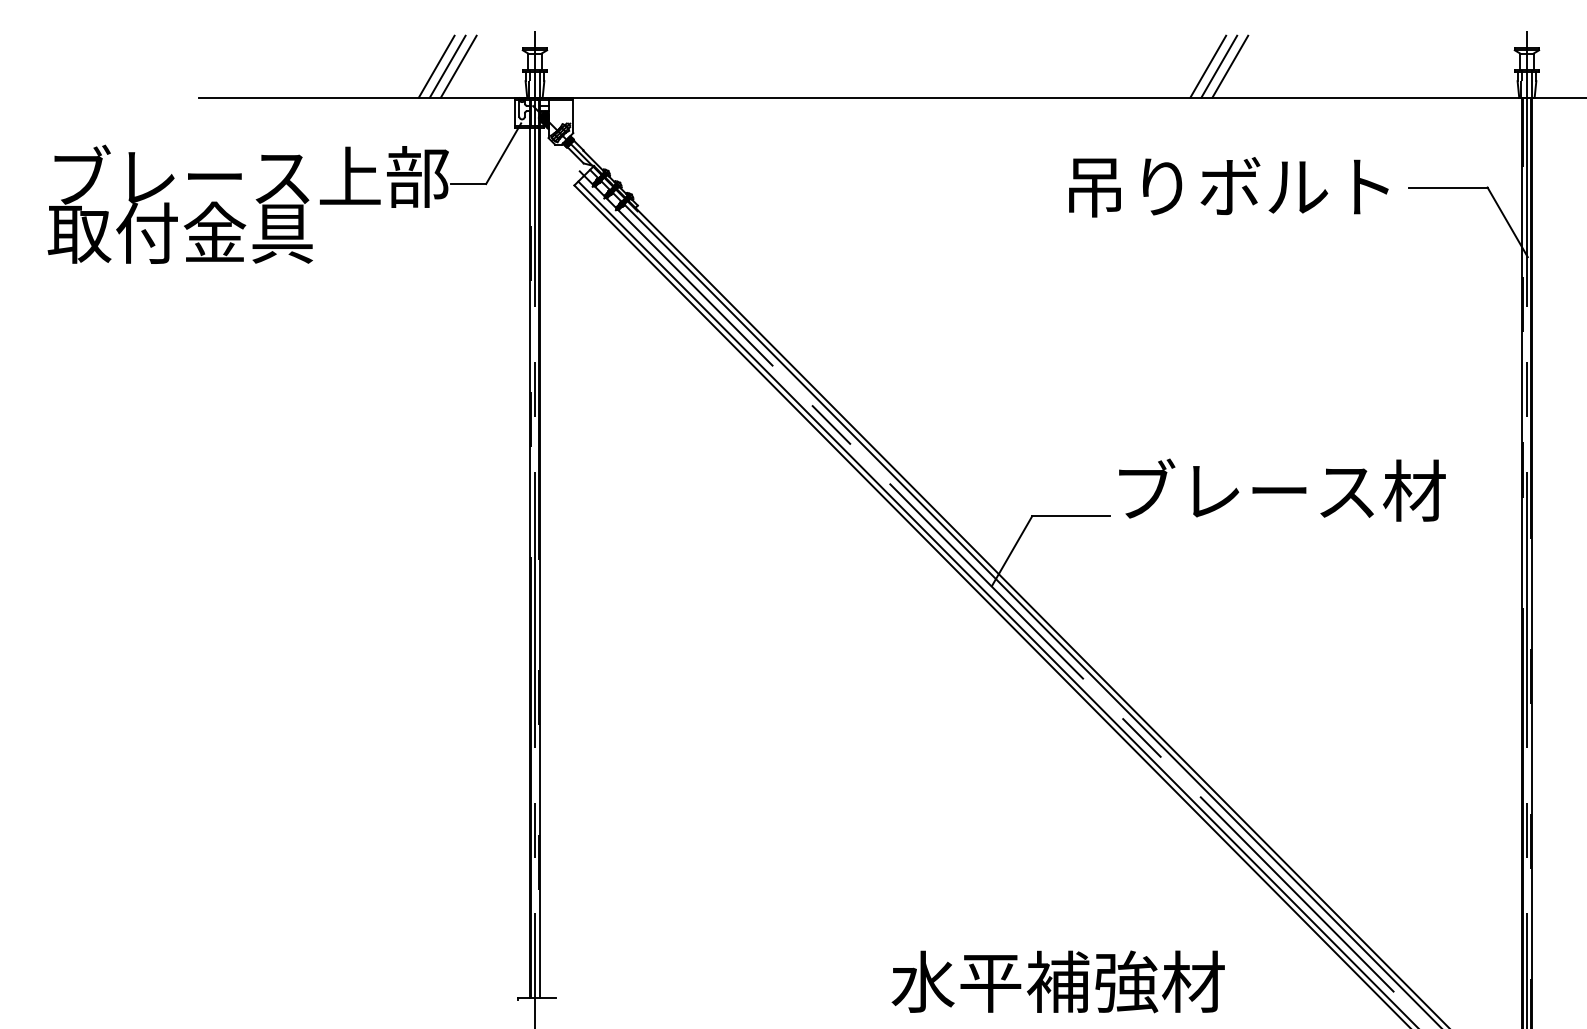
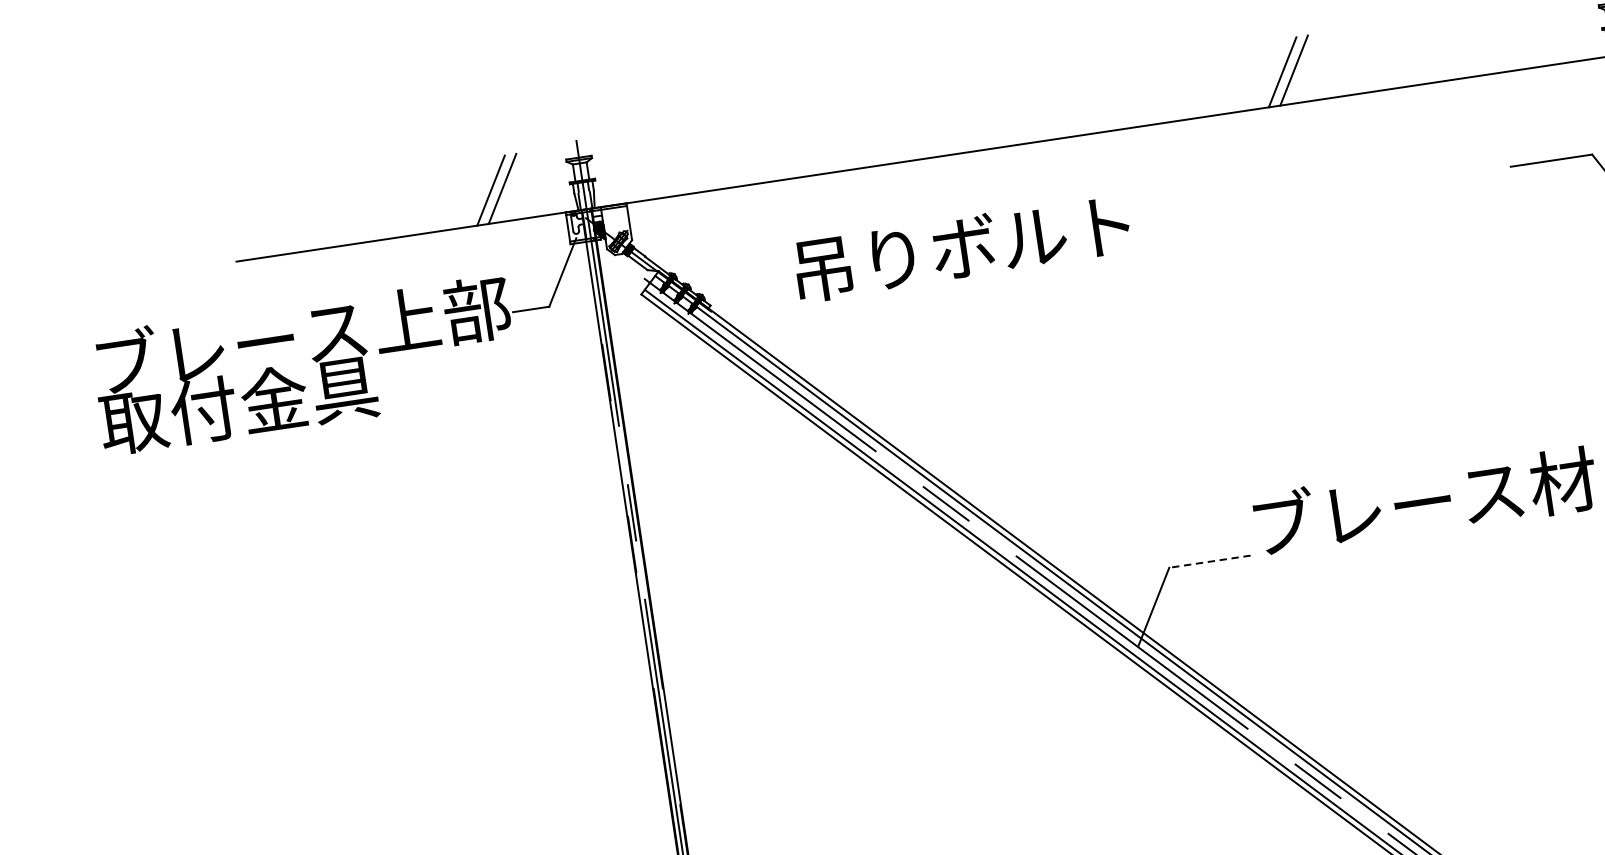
line: (436, 66) -> (479, 192), removed
line: (1230, 66) -> (1305, 68), removed
text: (1228, 187) -> (962, 248), moved
line: (1070, 516) -> (1209, 561), solid -> dashed

